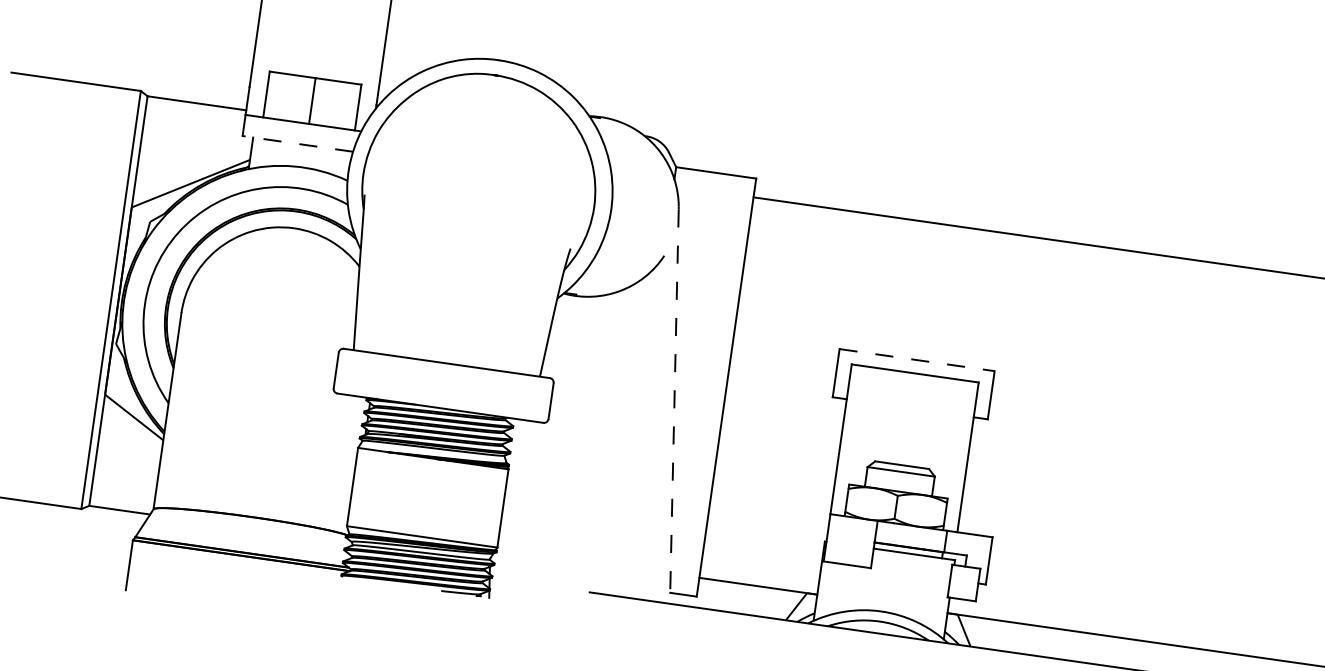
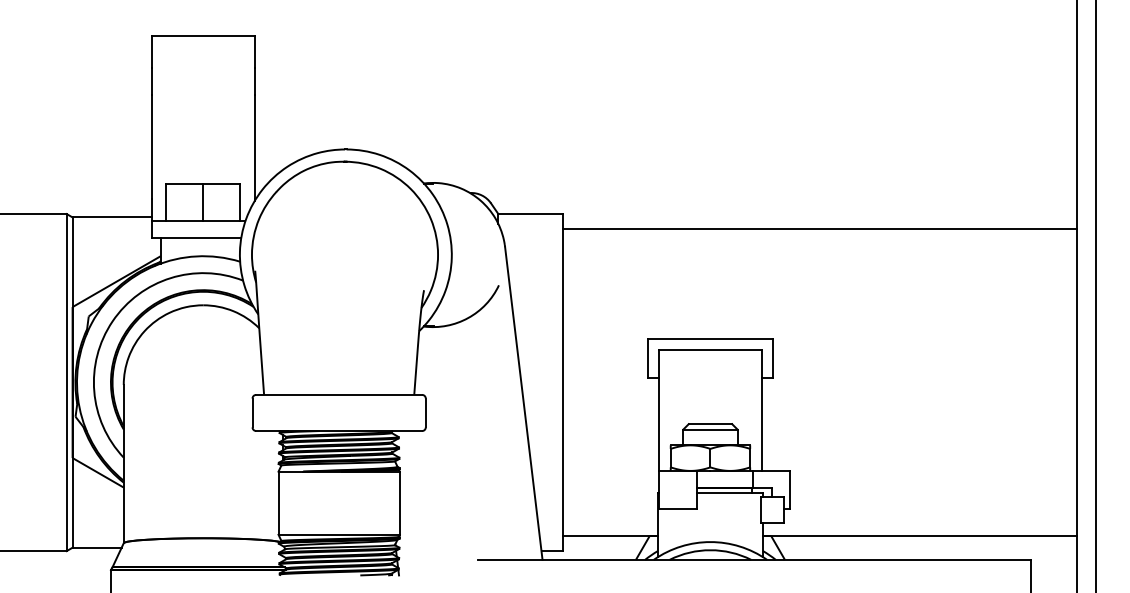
line: (297, 144) -> (196, 238), dashed -> solid
line: (917, 360) -> (710, 339), dashed -> solid
line: (673, 406) -> (523, 403), dashed -> solid

